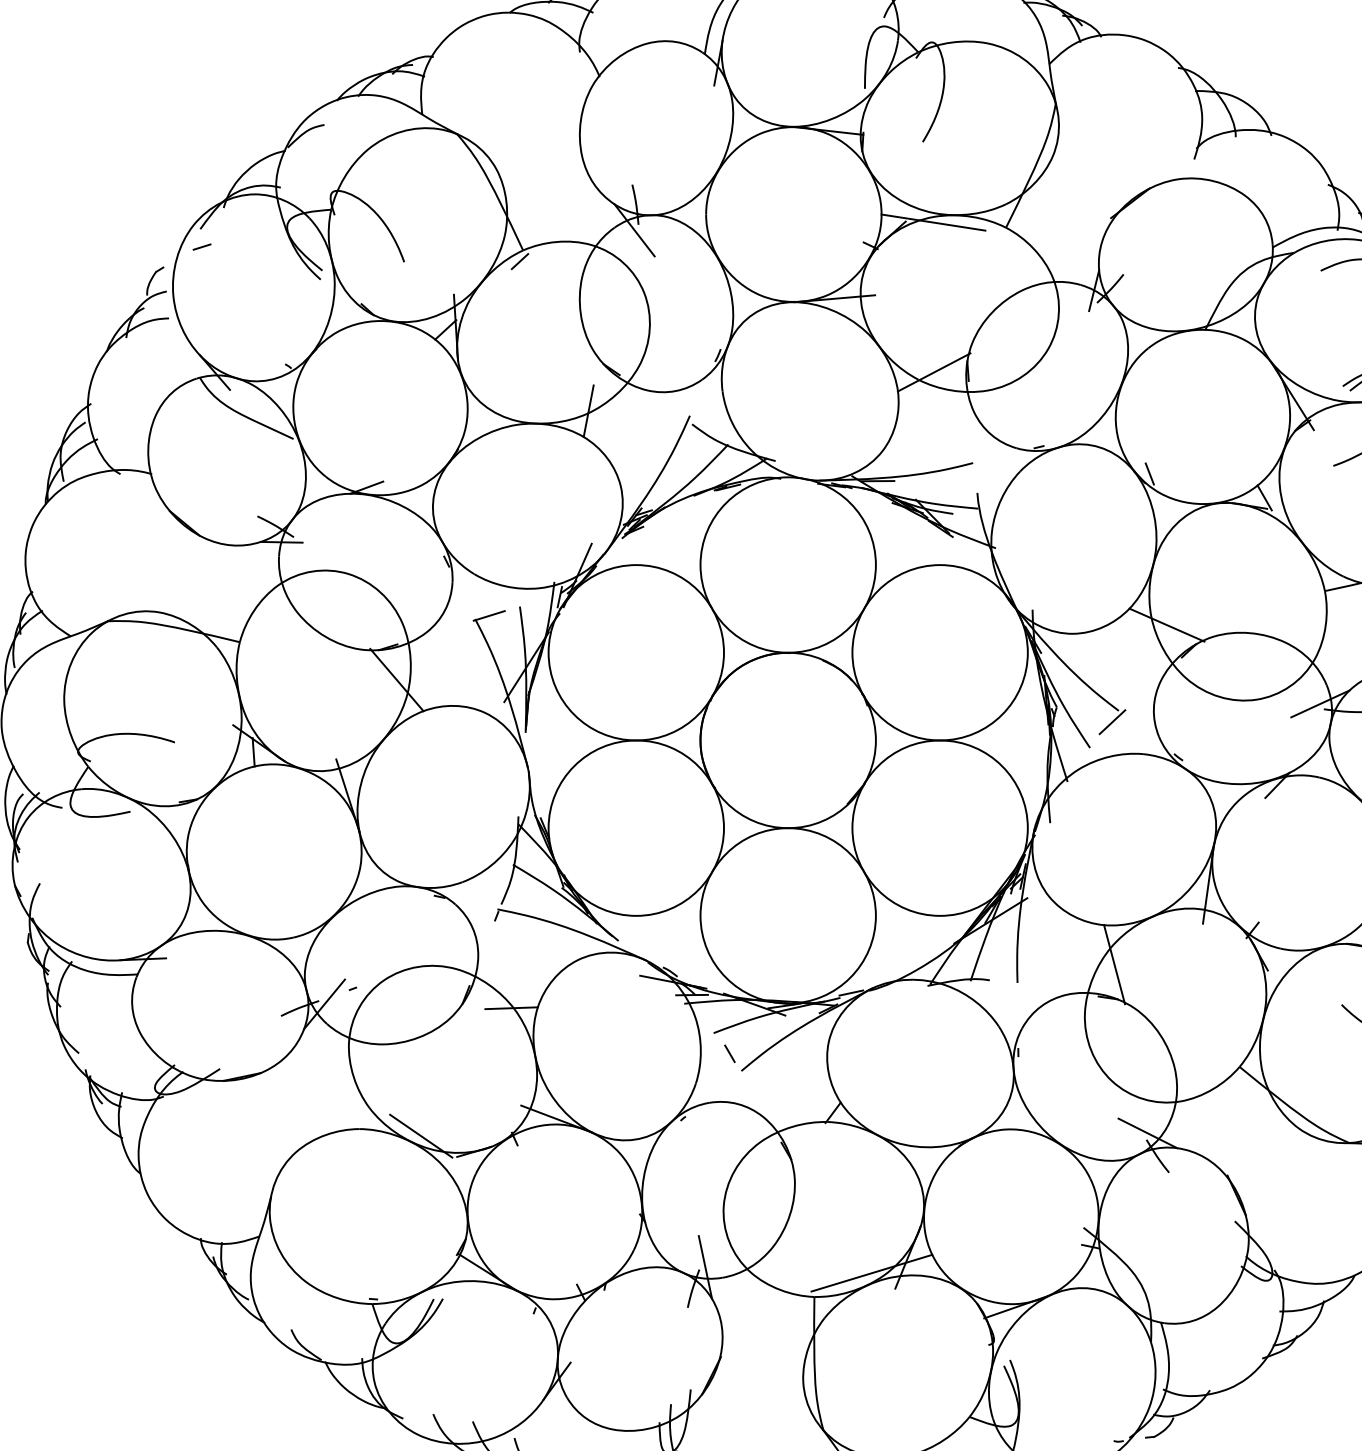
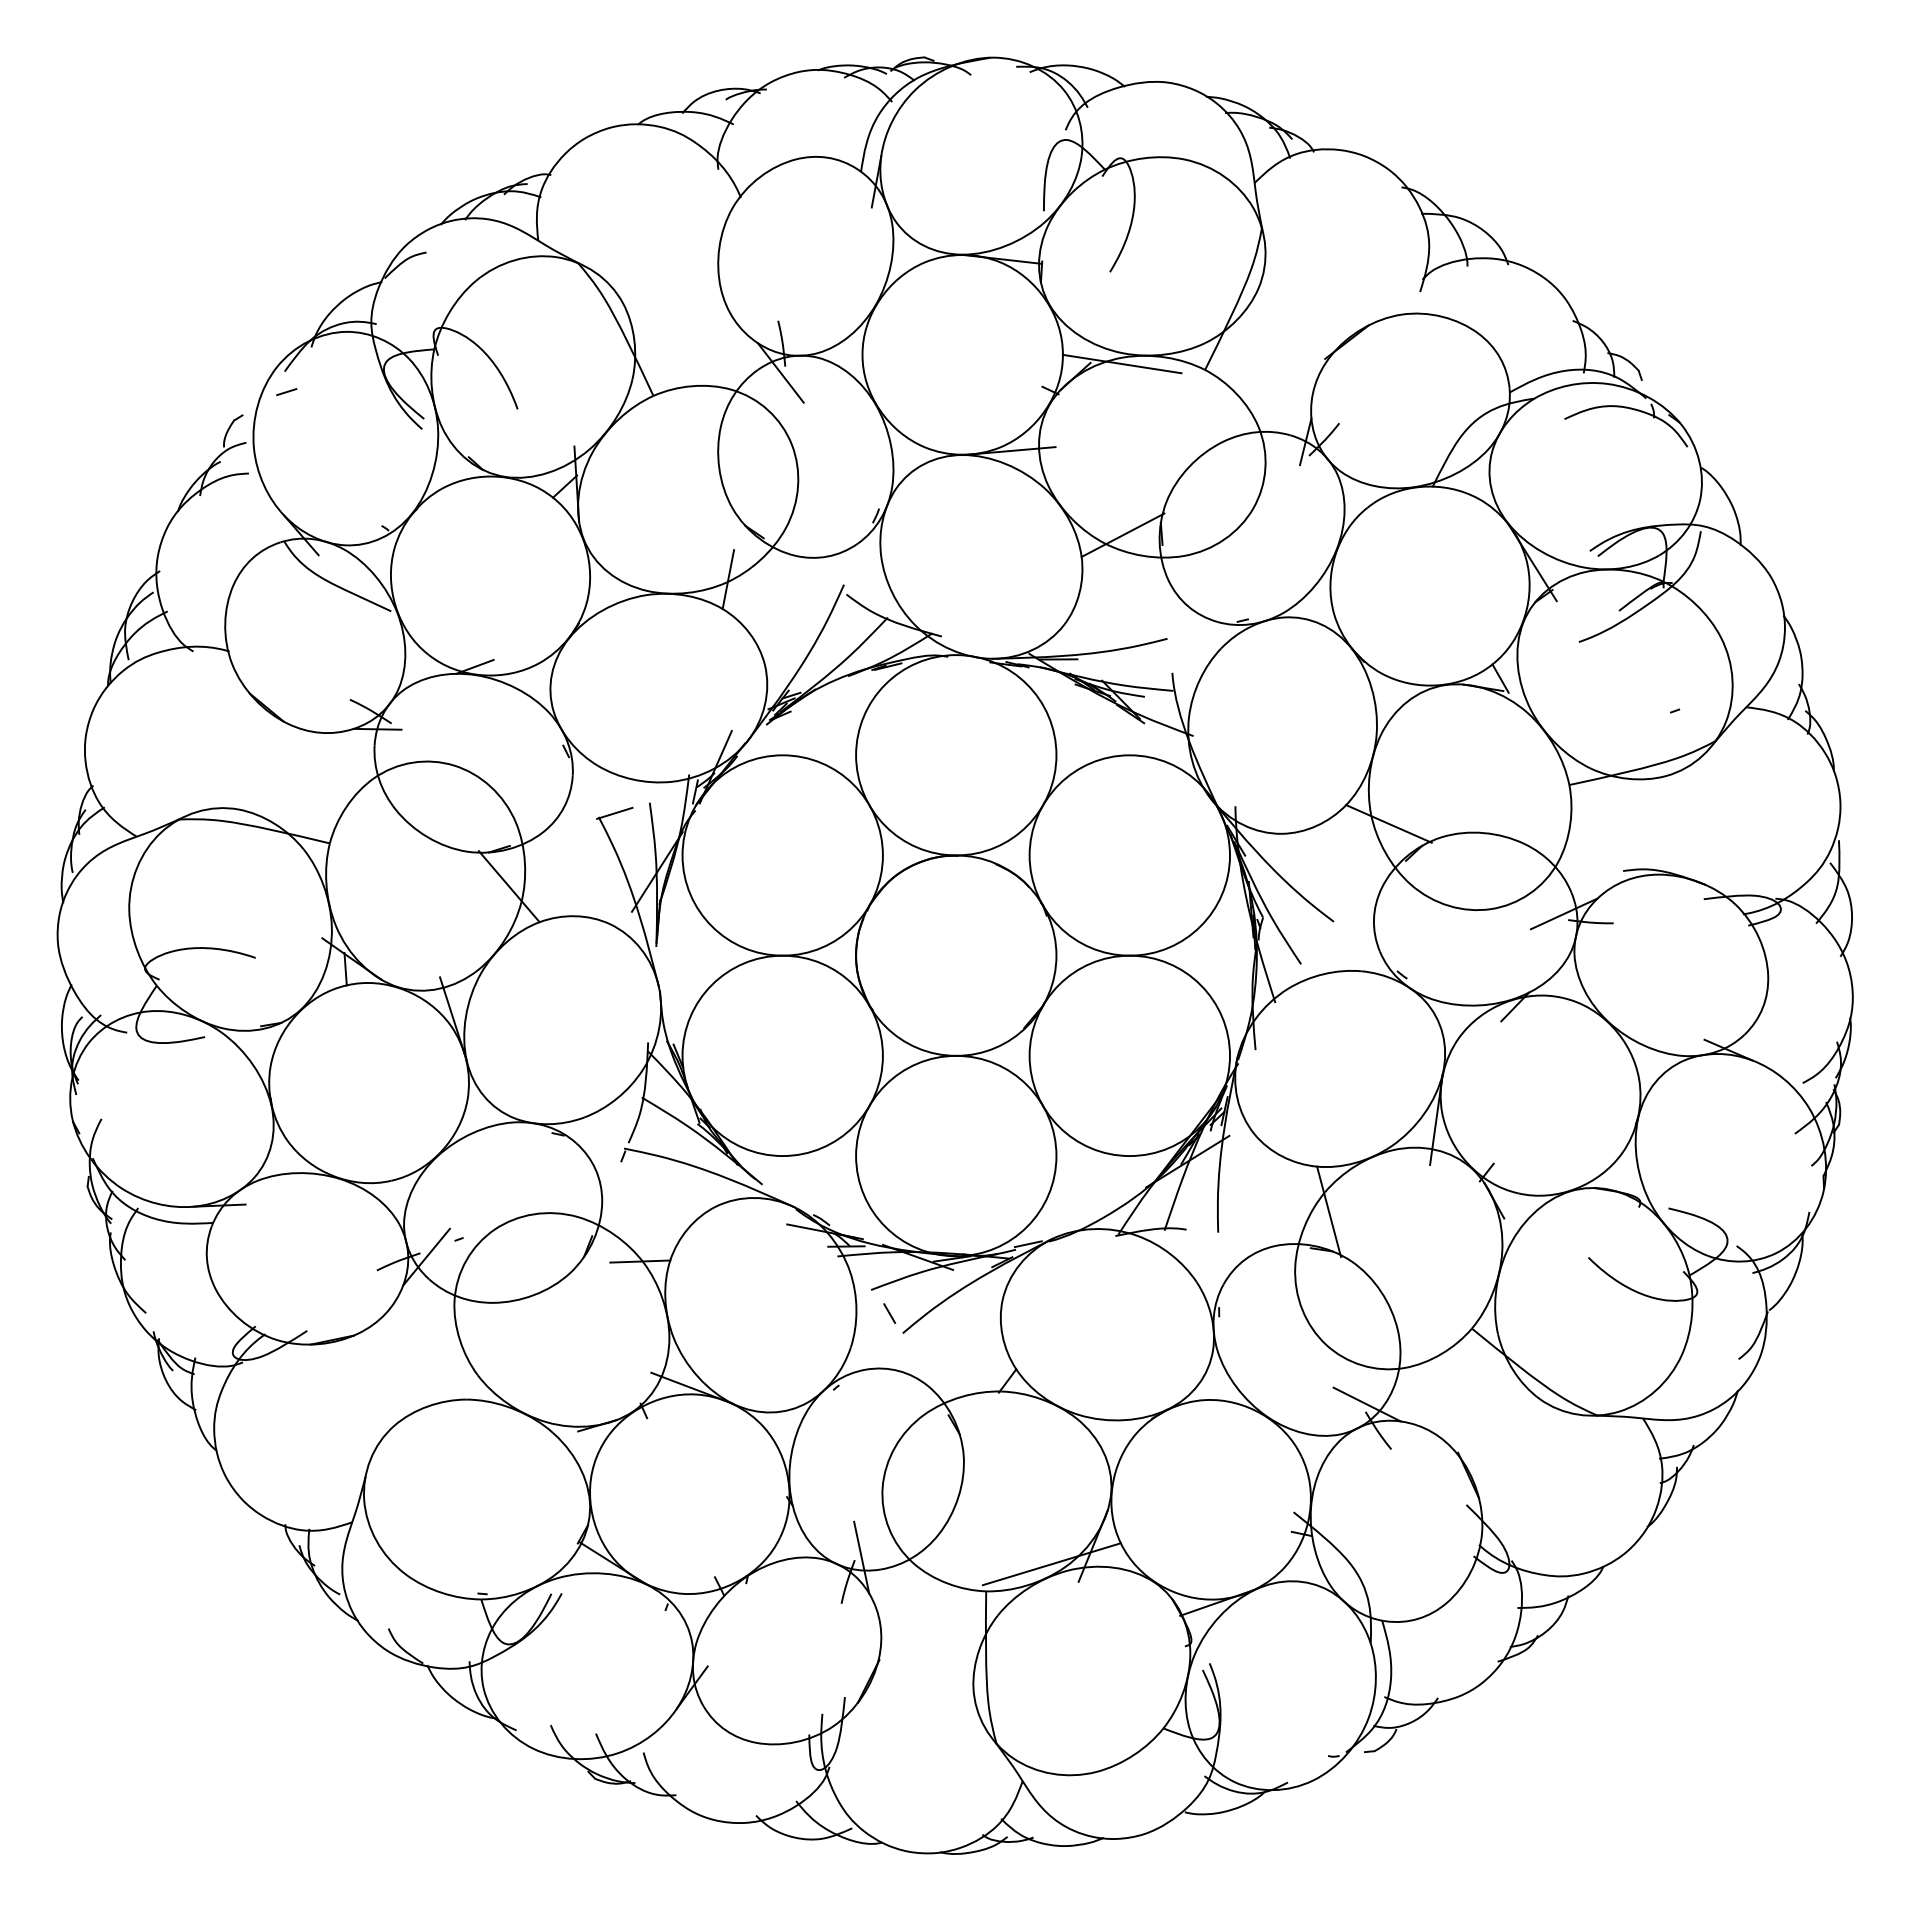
line: (519, 261) -> (649, 408), removed
line: (1149, 474) -> (1368, 651), removed
line: (1112, 721) -> (1326, 934), removed
line: (420, 1136) -> (536, 1407), removed

